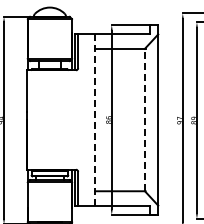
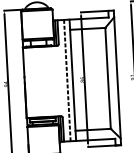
line: (87, 119) -> (67, 80), added
line: (144, 119) -> (107, 78), dashed -> solid
line: (95, 120) -> (73, 80), dashed -> solid

